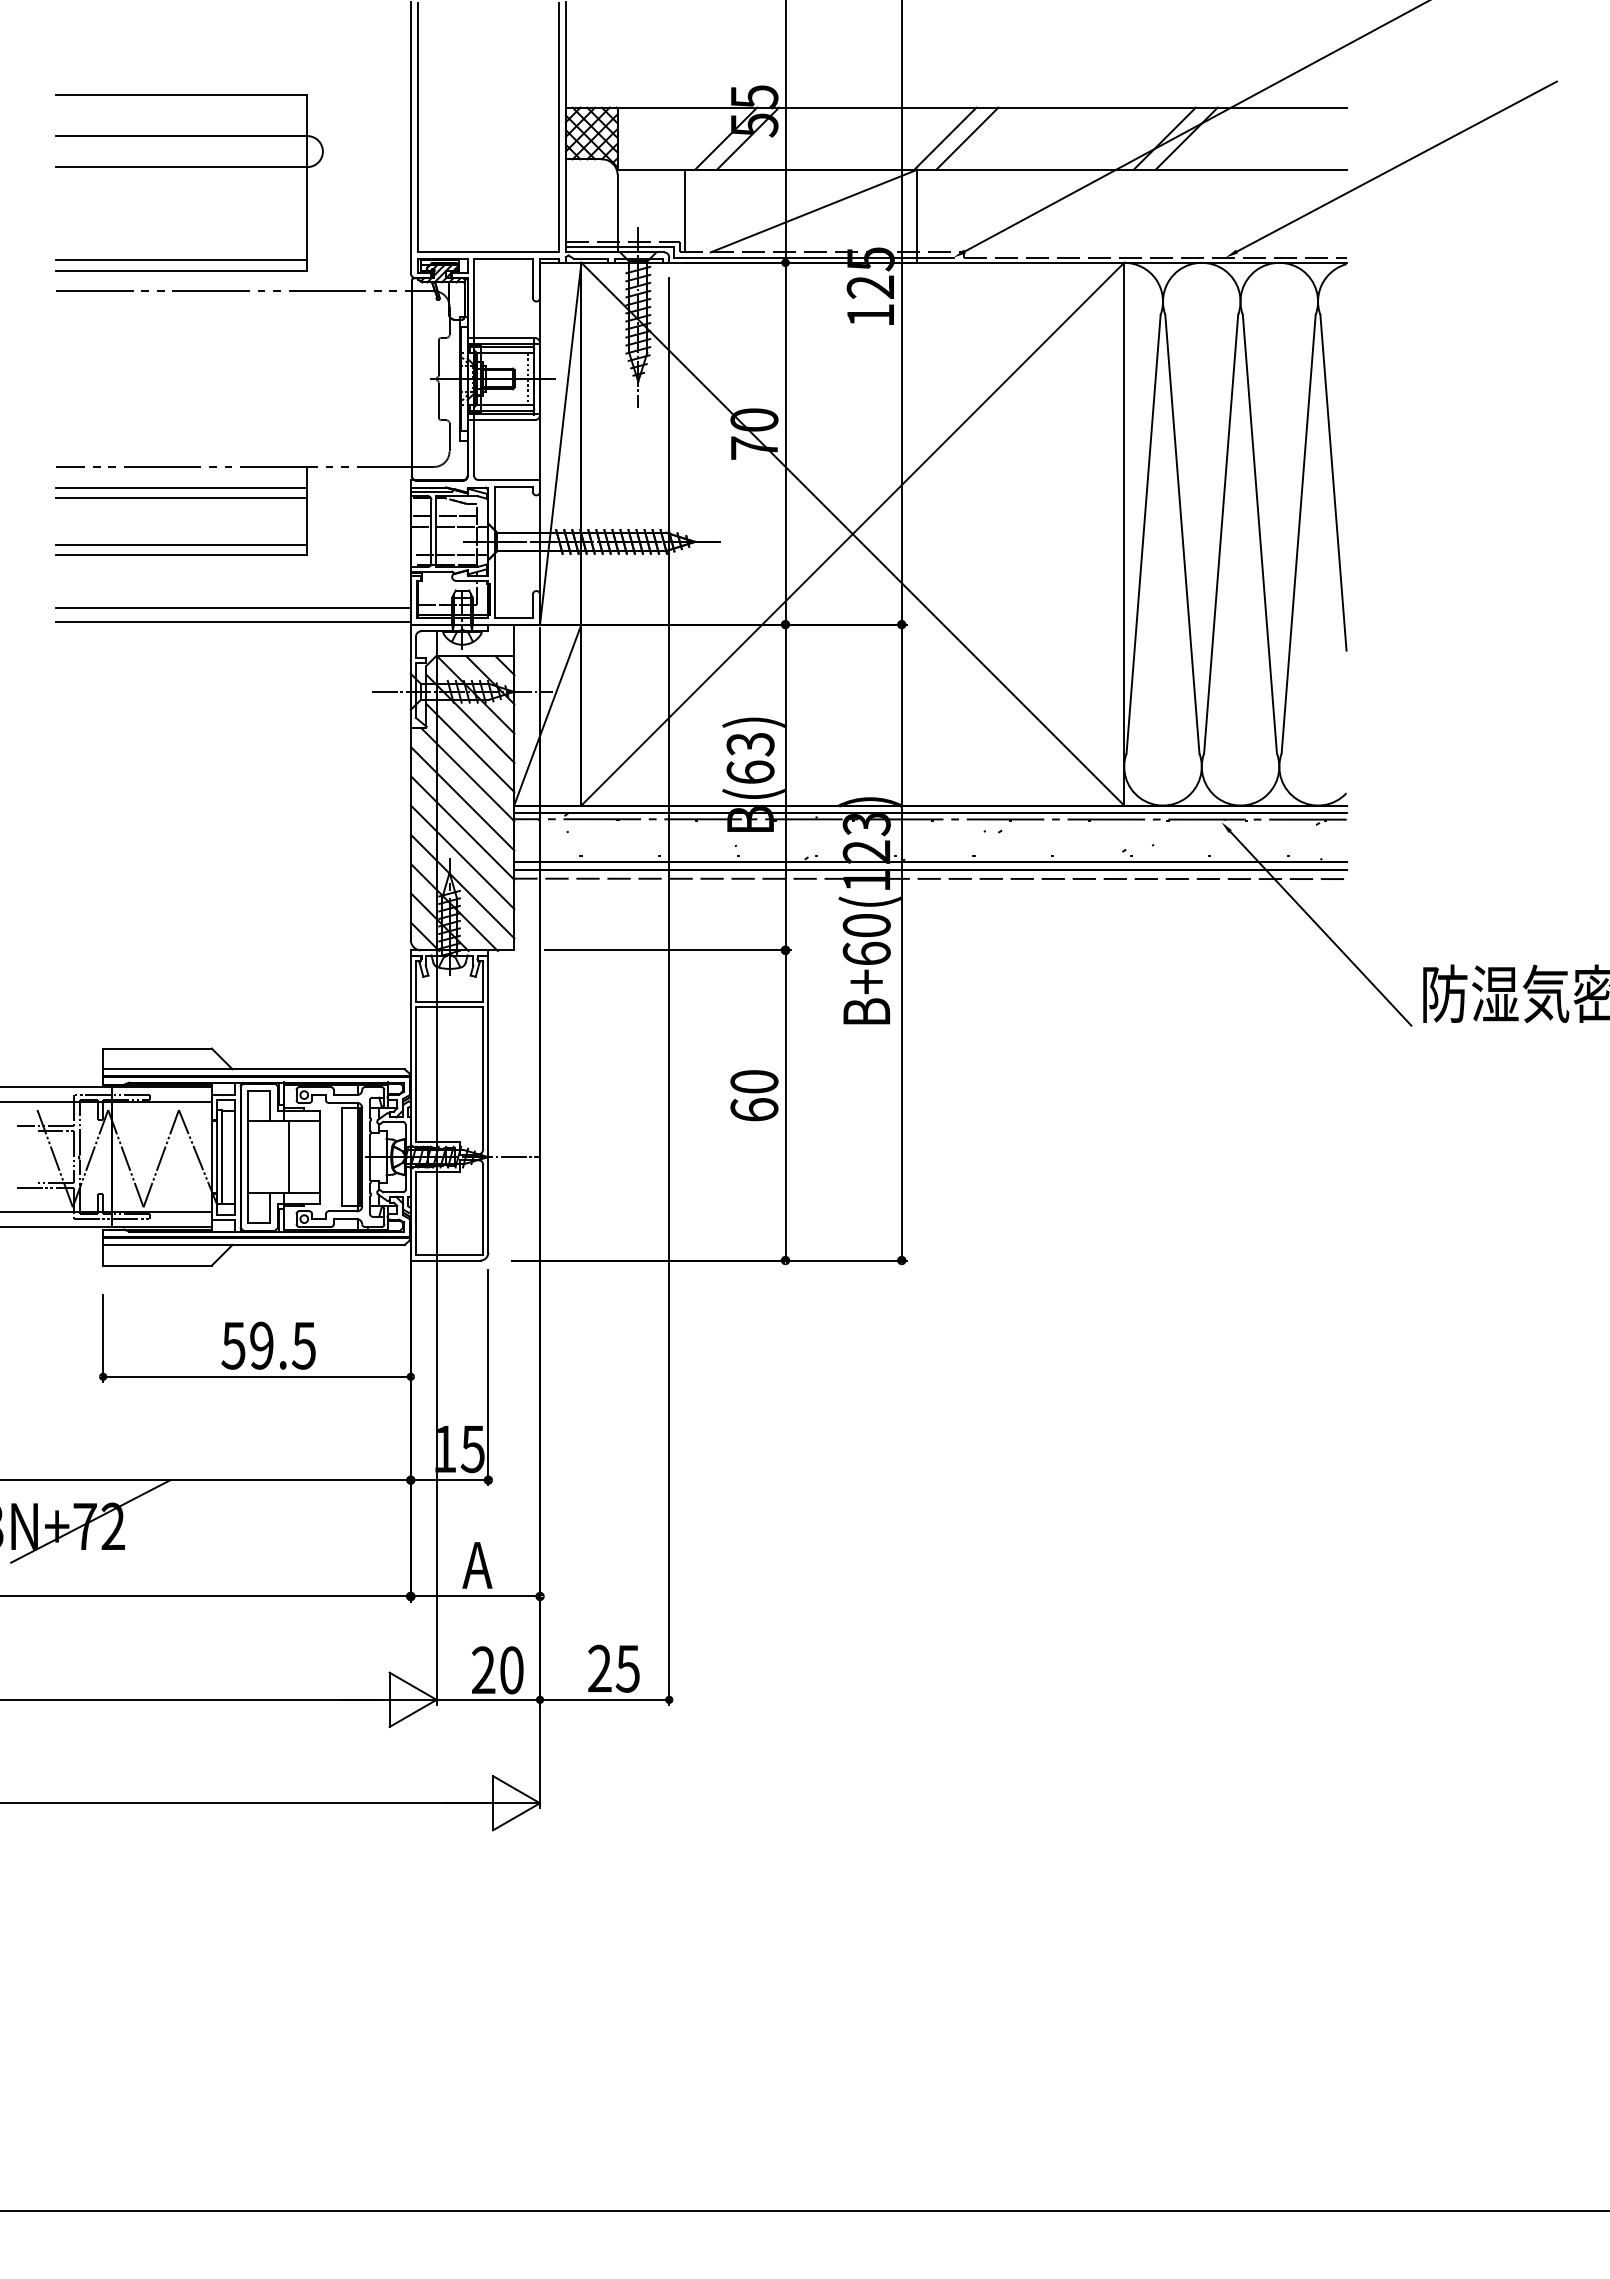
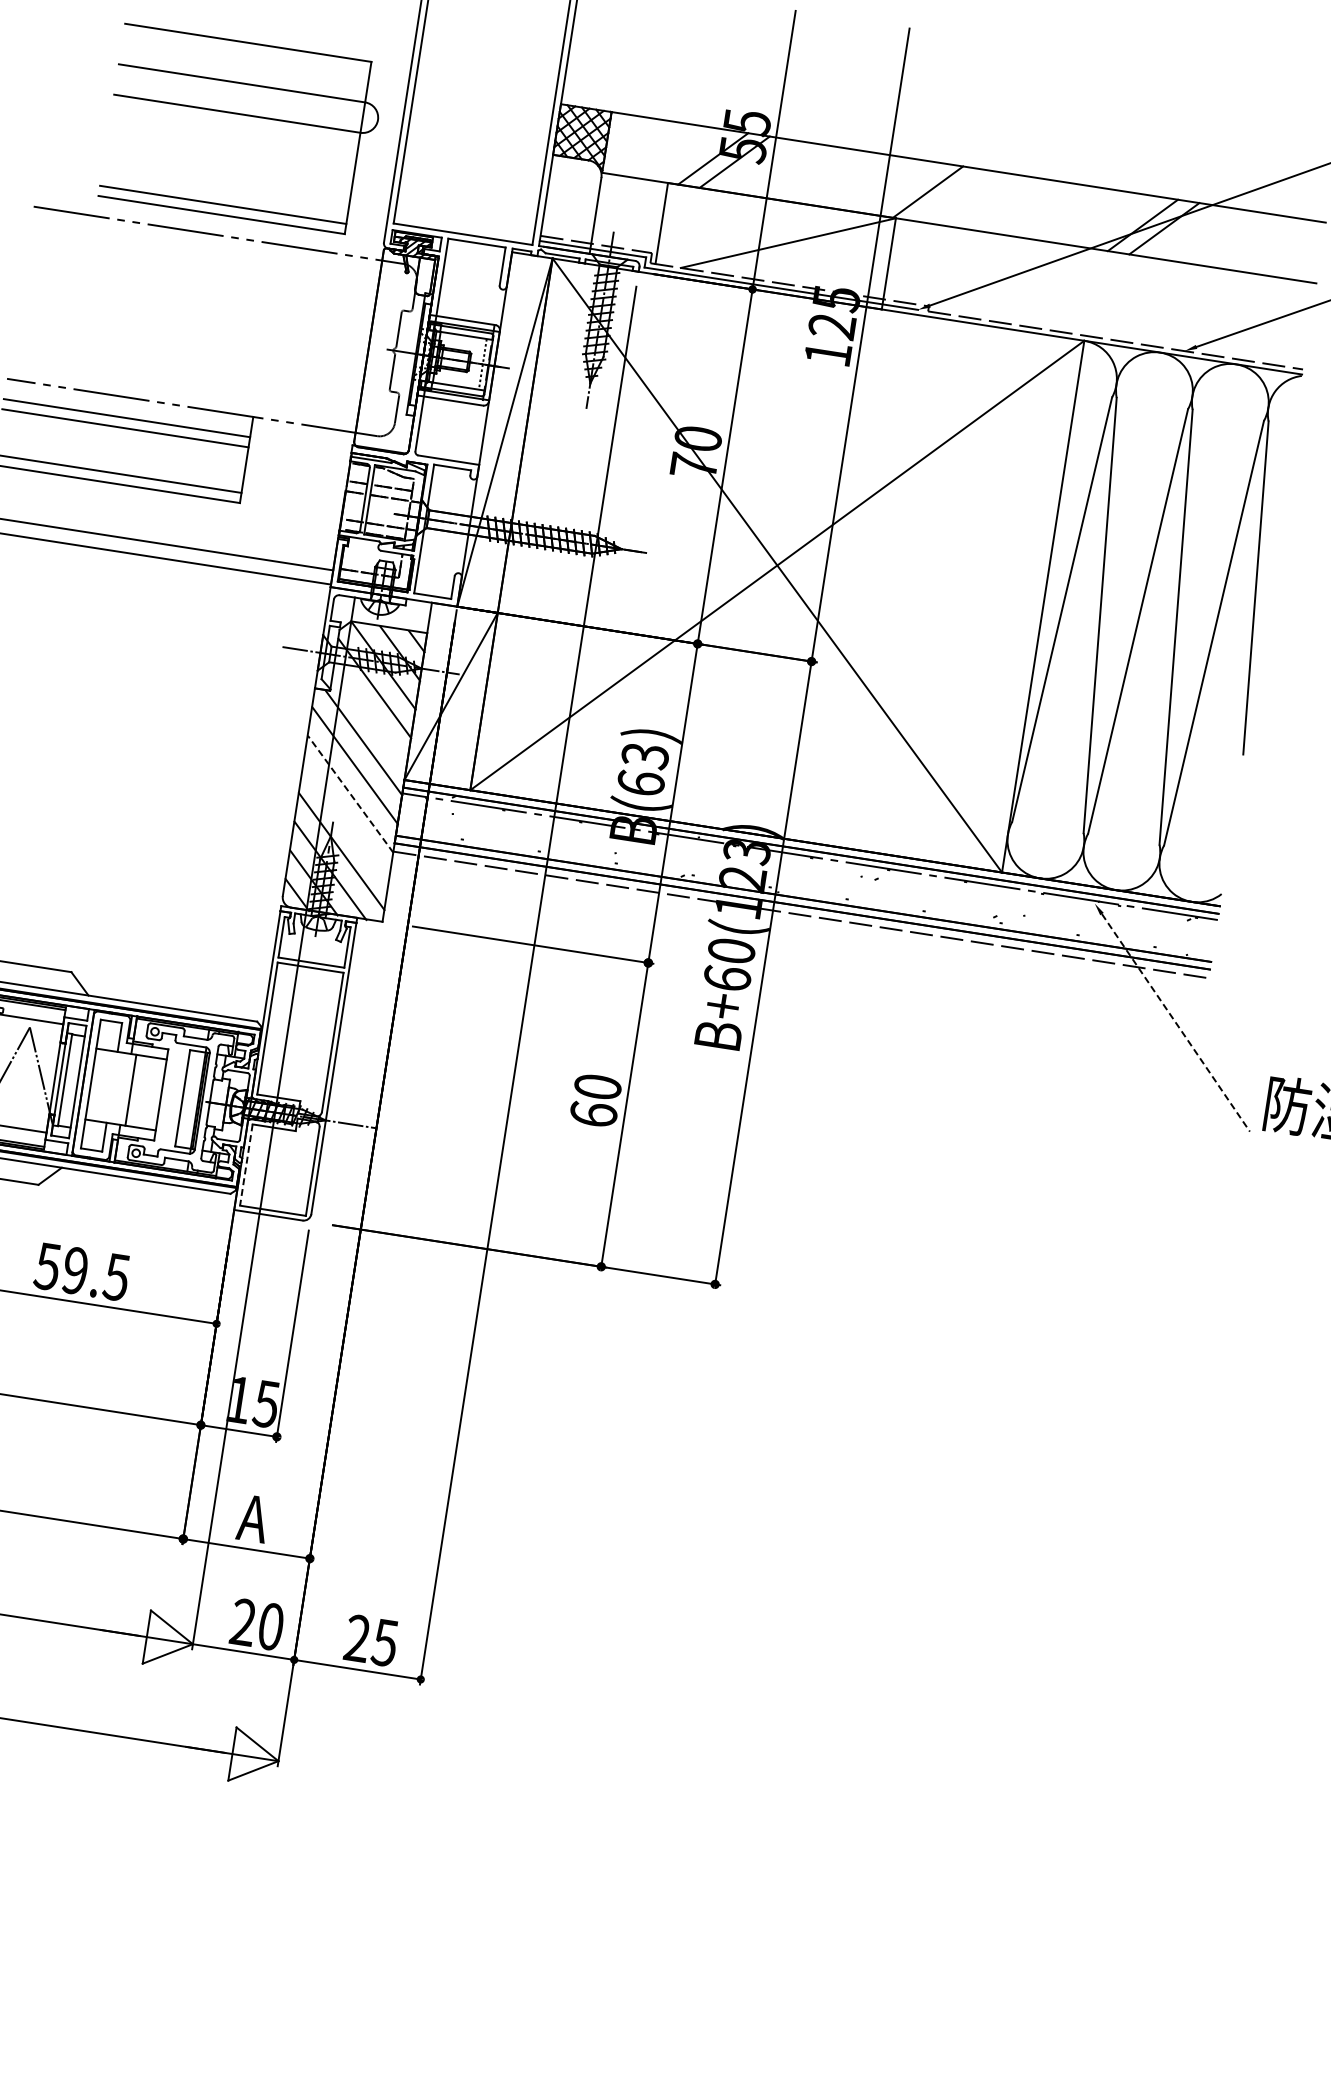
line: (967, 138) -> (949, 195), removed
part: (189, 167) -> (244, 115), moved
line: (470, 748) -> (370, 717), removed
line: (462, 827) -> (350, 793), solid -> dashed
line: (462, 857) -> (345, 823), removed
line: (1320, 928) -> (1175, 1022), solid -> dashed
line: (415, 1214) -> (245, 1165), solid -> dashed

